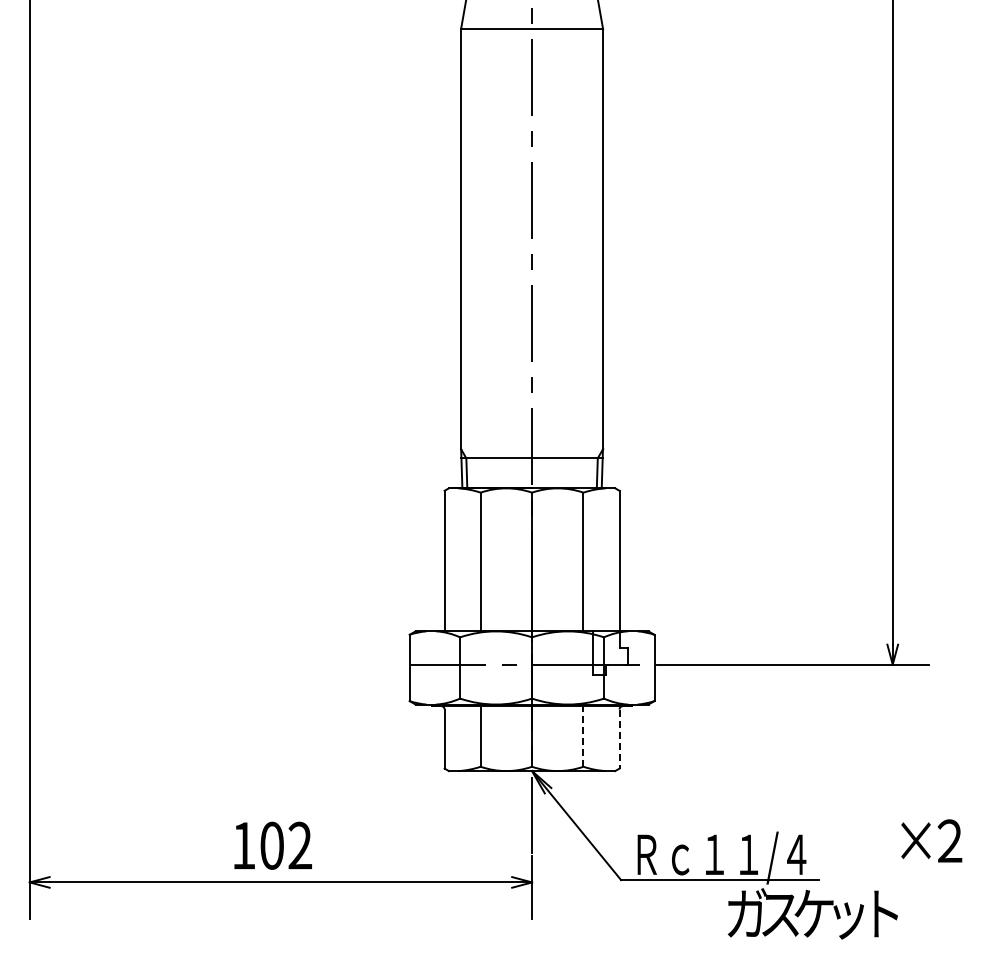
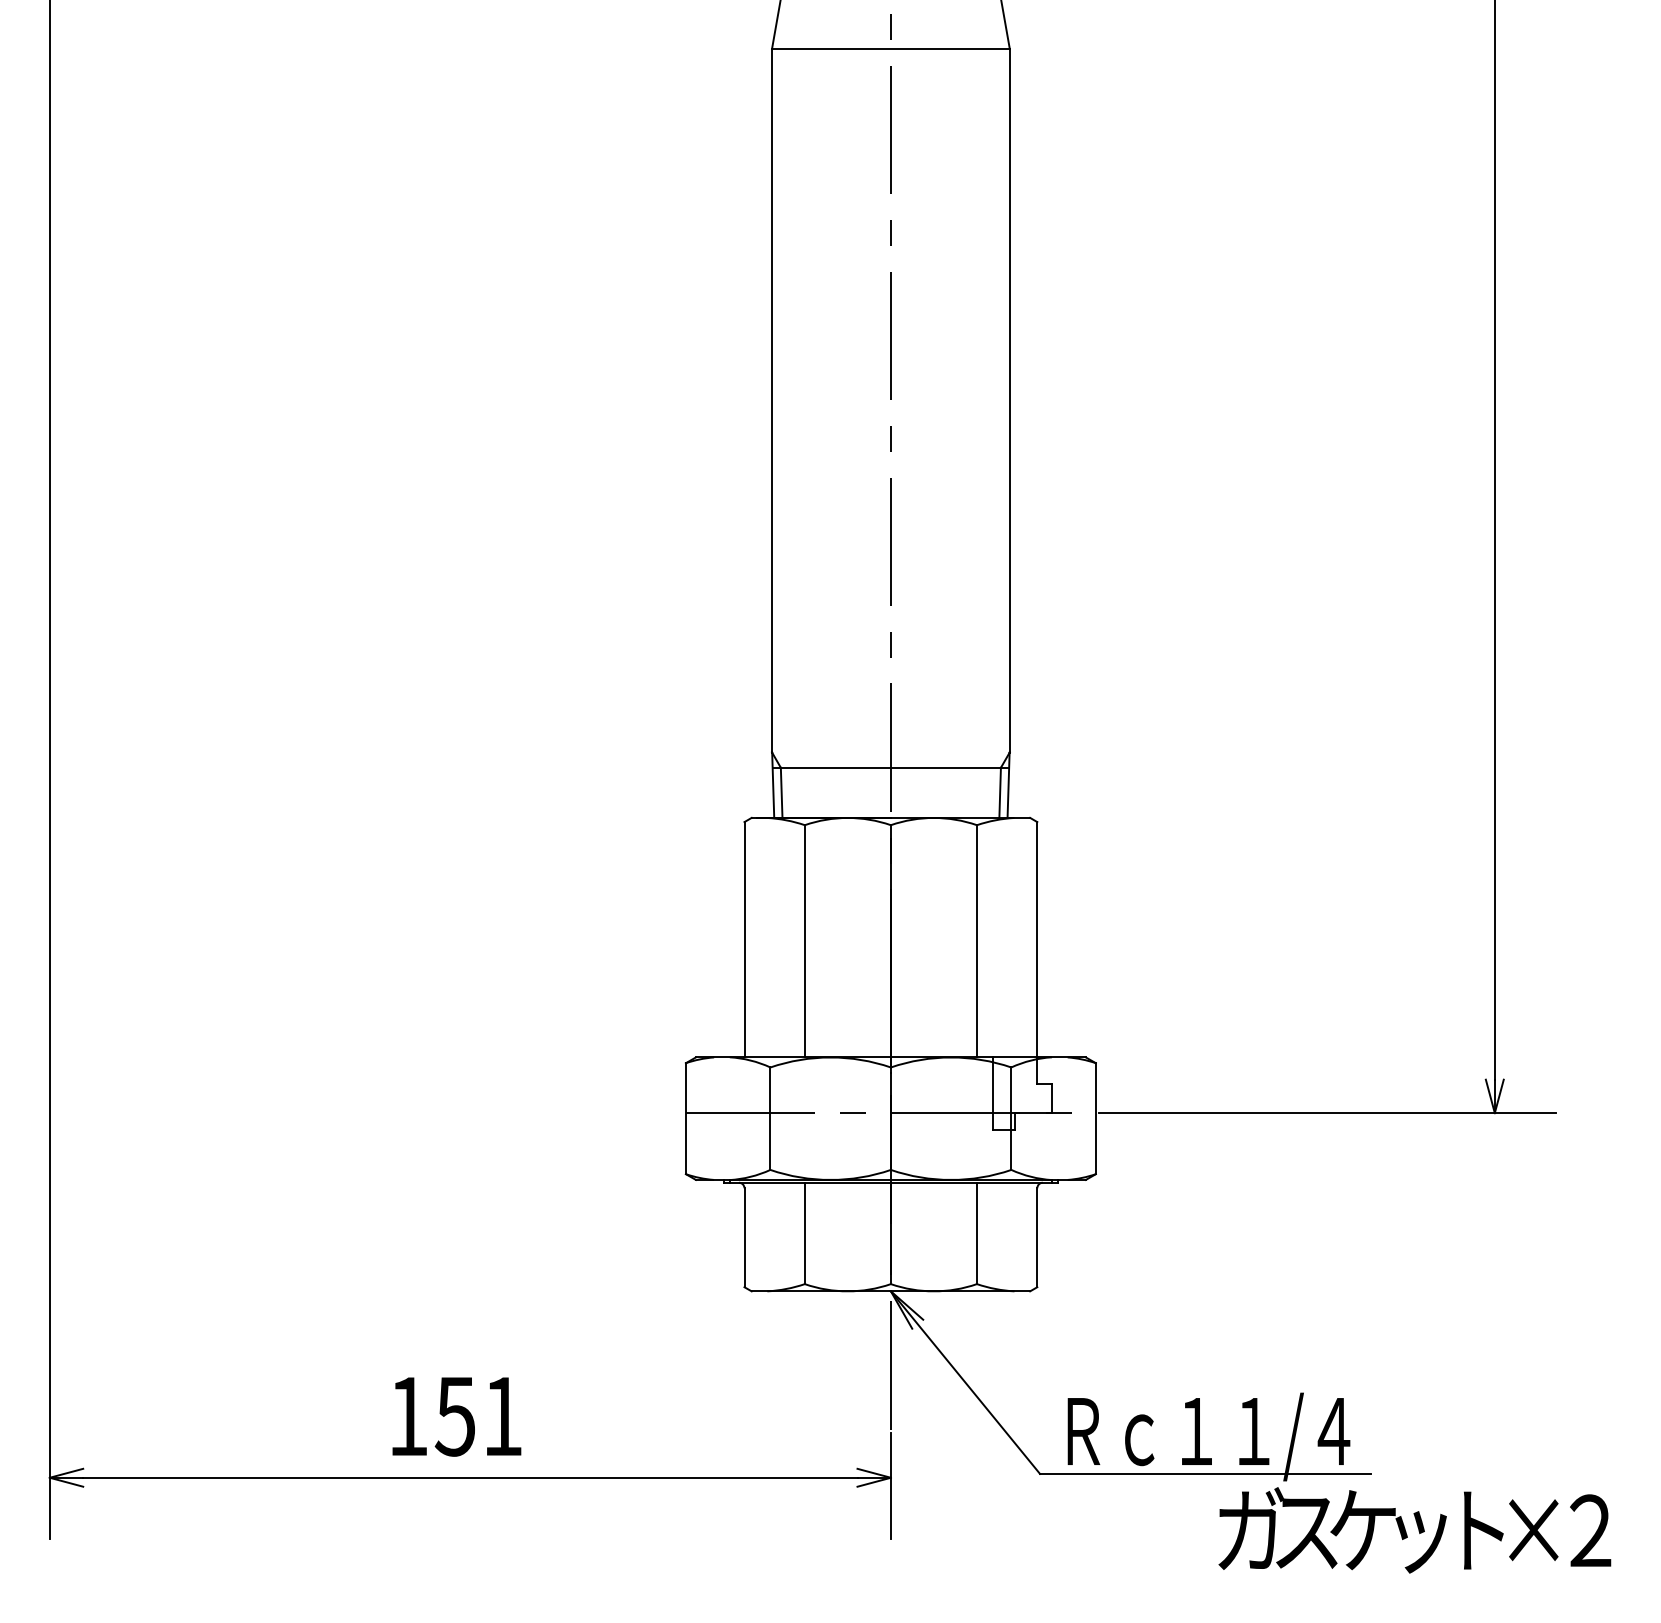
line: (583, 735) -> (977, 1231), dashed -> solid
line: (619, 739) -> (1037, 1238), dashed -> solid
text: (931, 840) -> (1559, 1529), moved
text: (285, 845) -> (478, 1415), 102 -> 151

